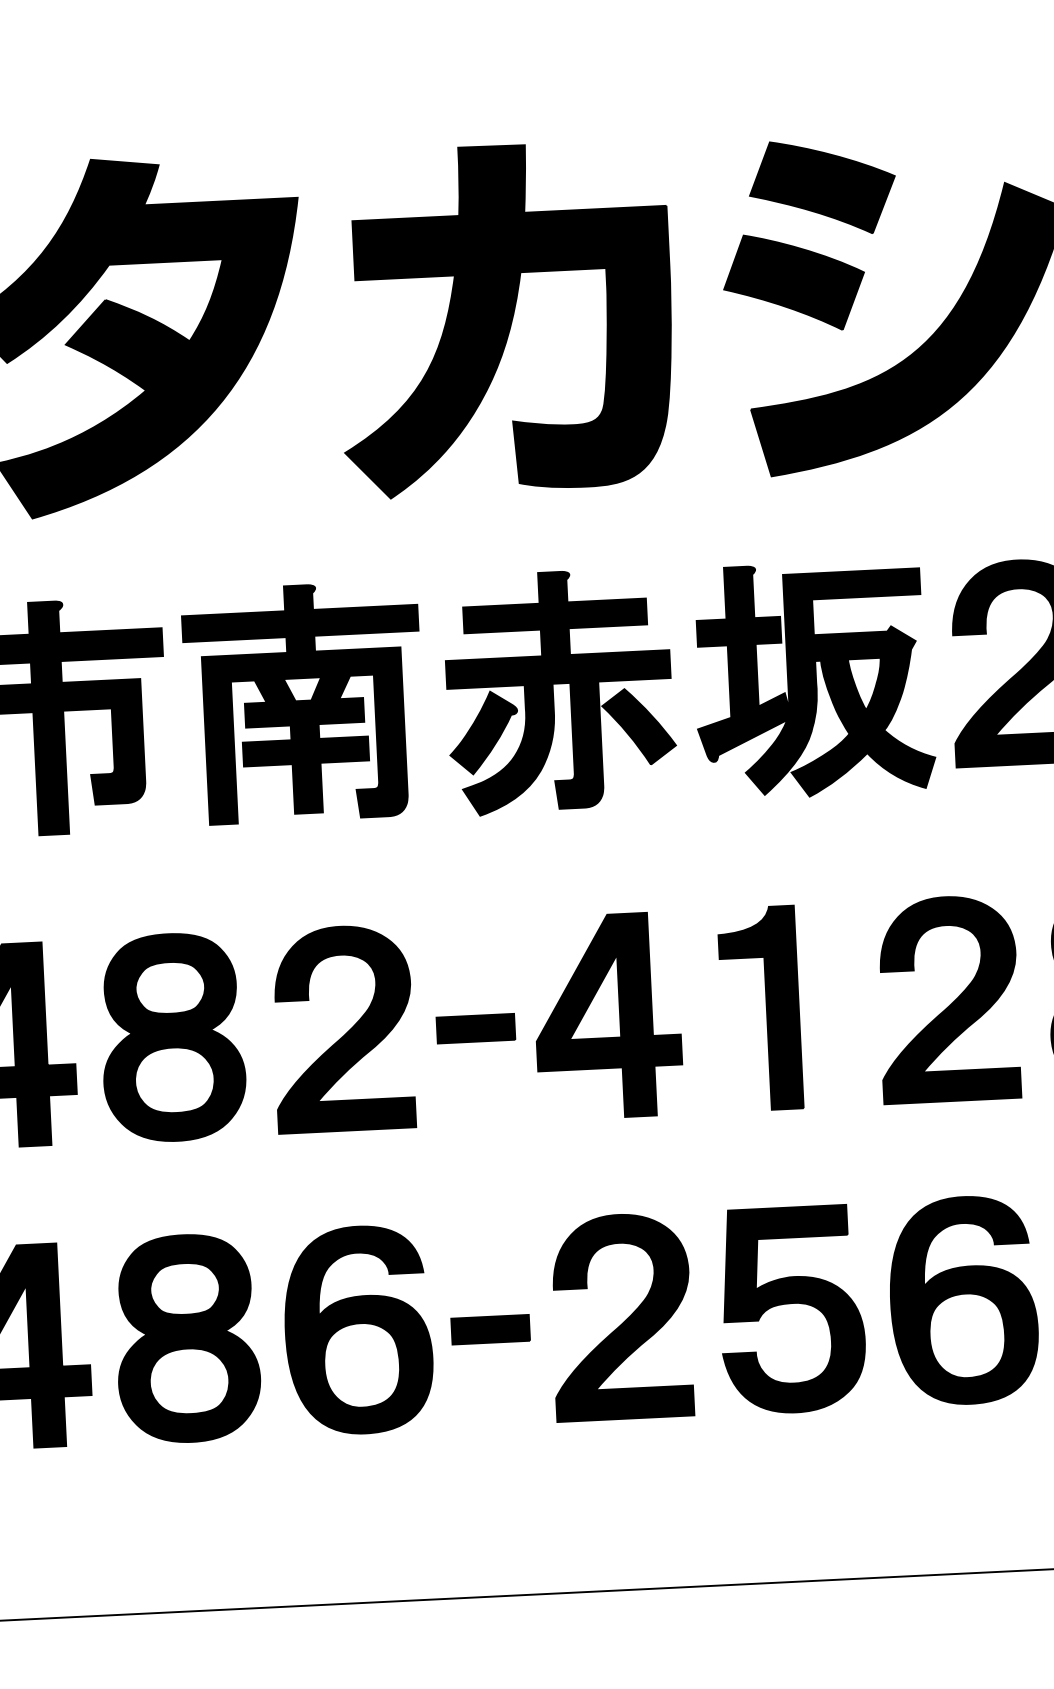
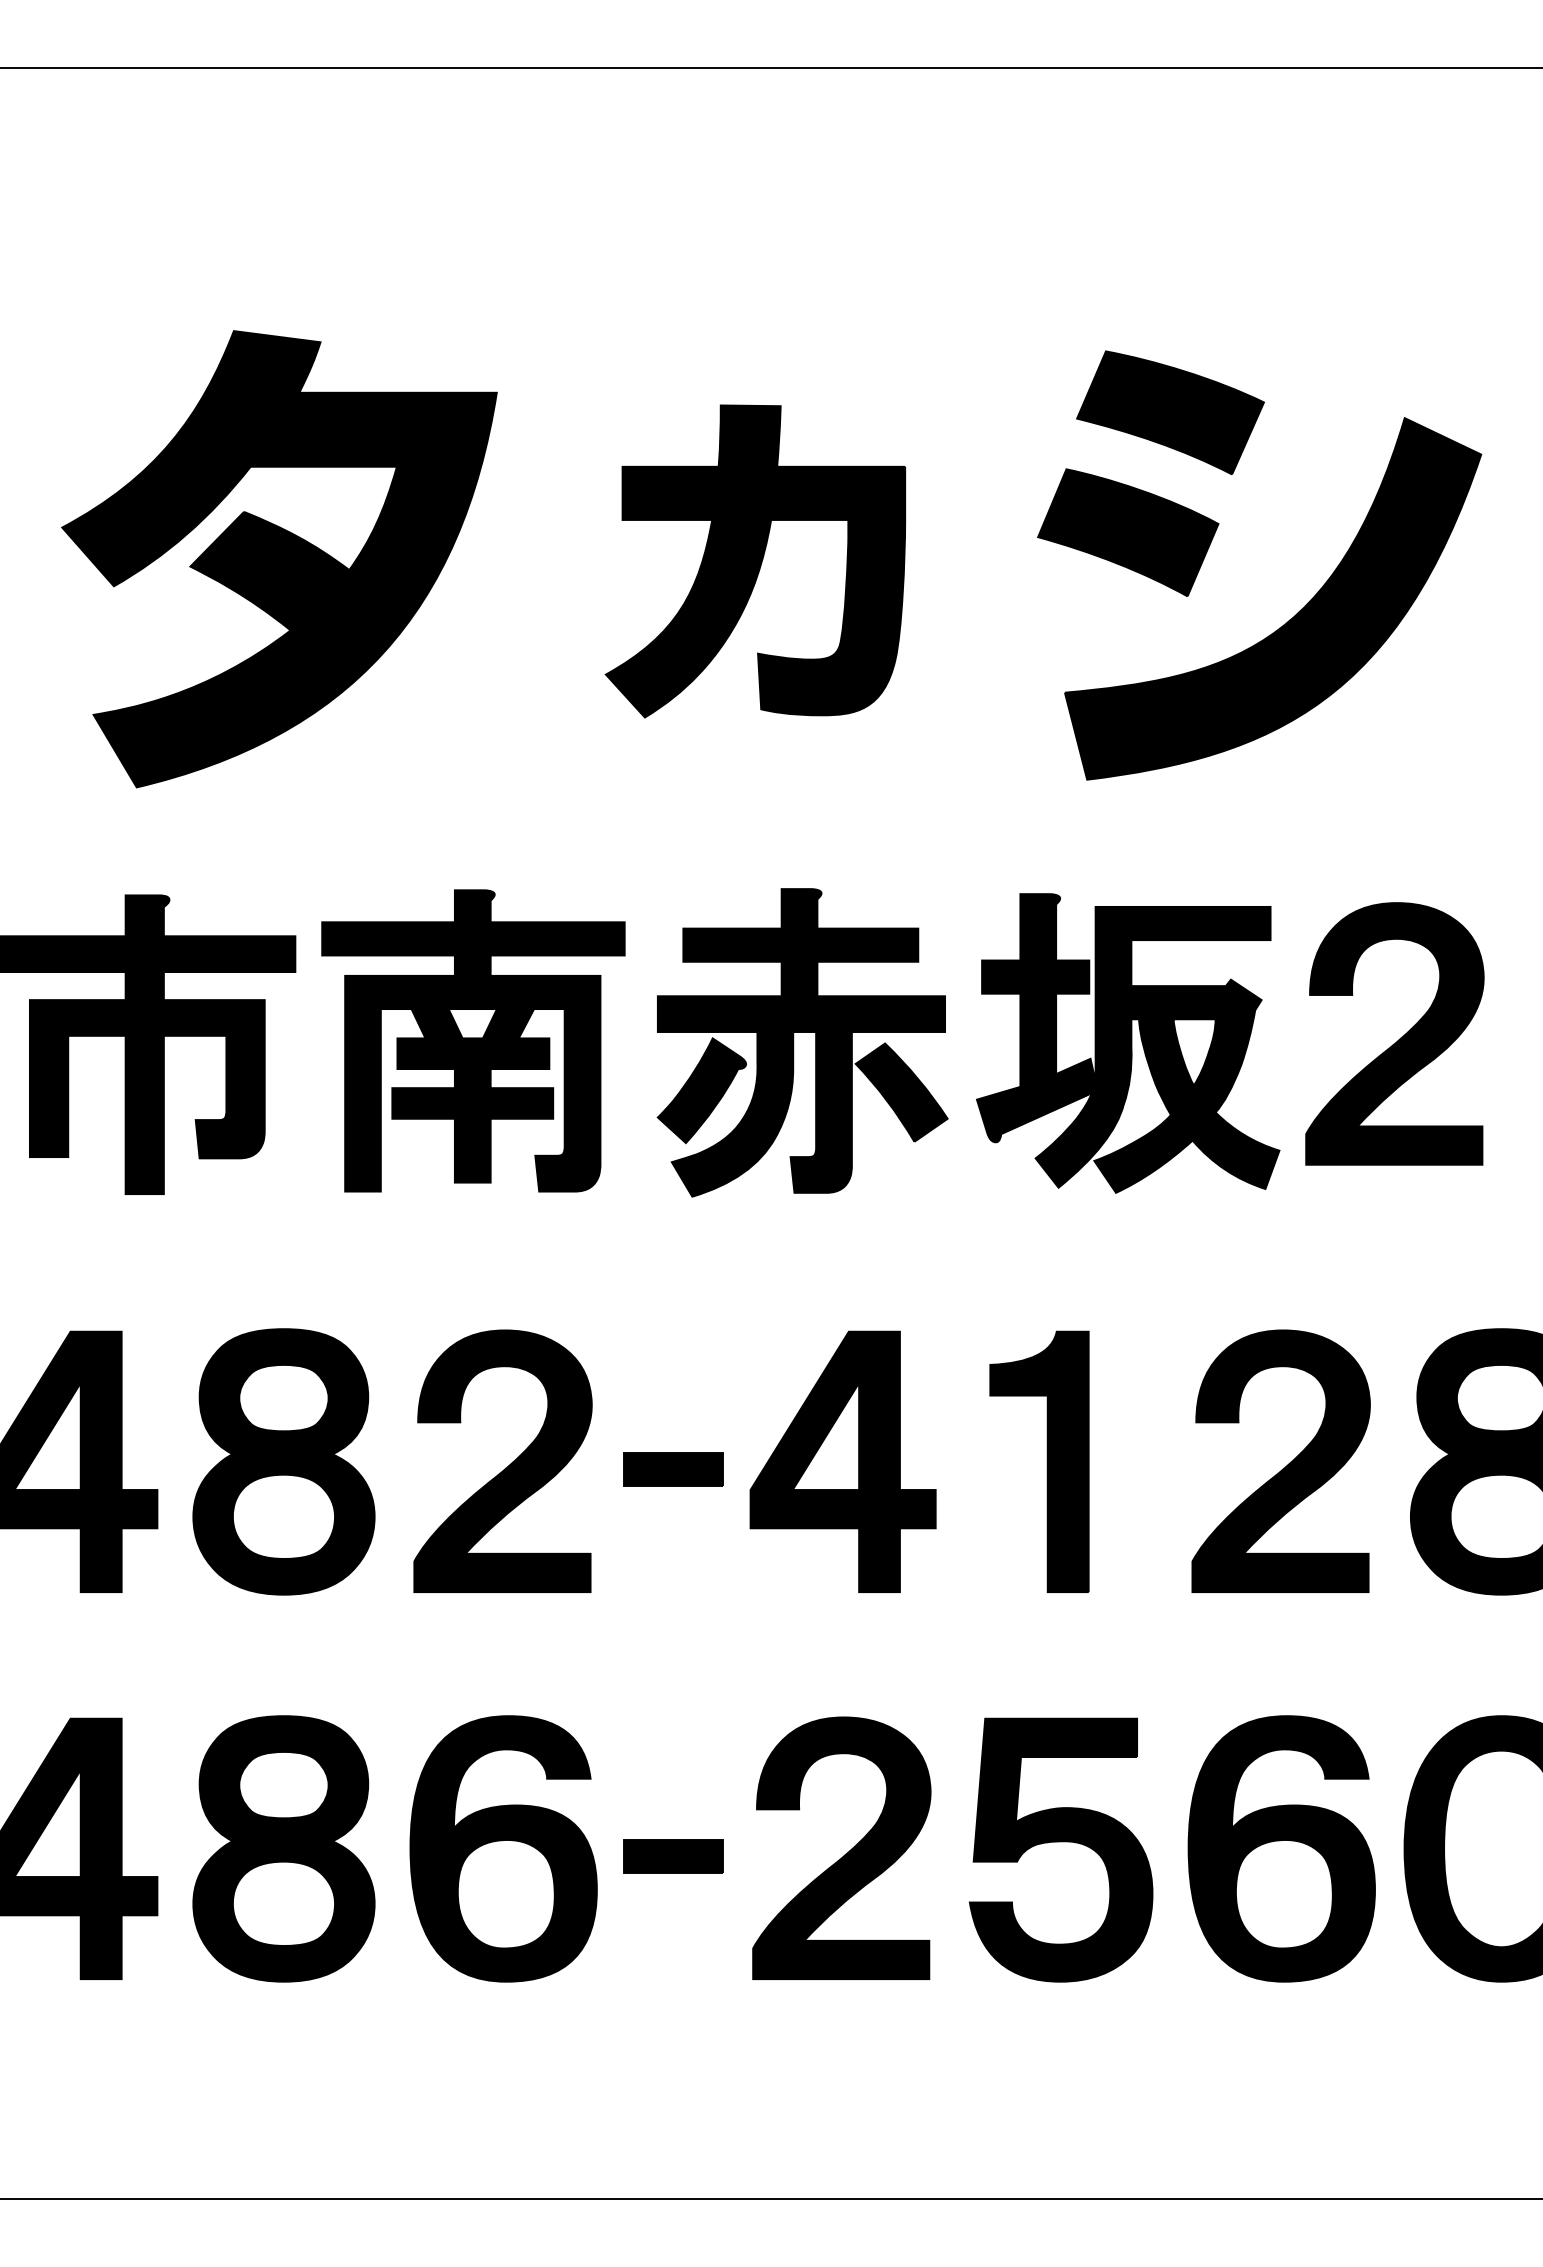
part: (505, 319) -> (755, 561), size x0.7

